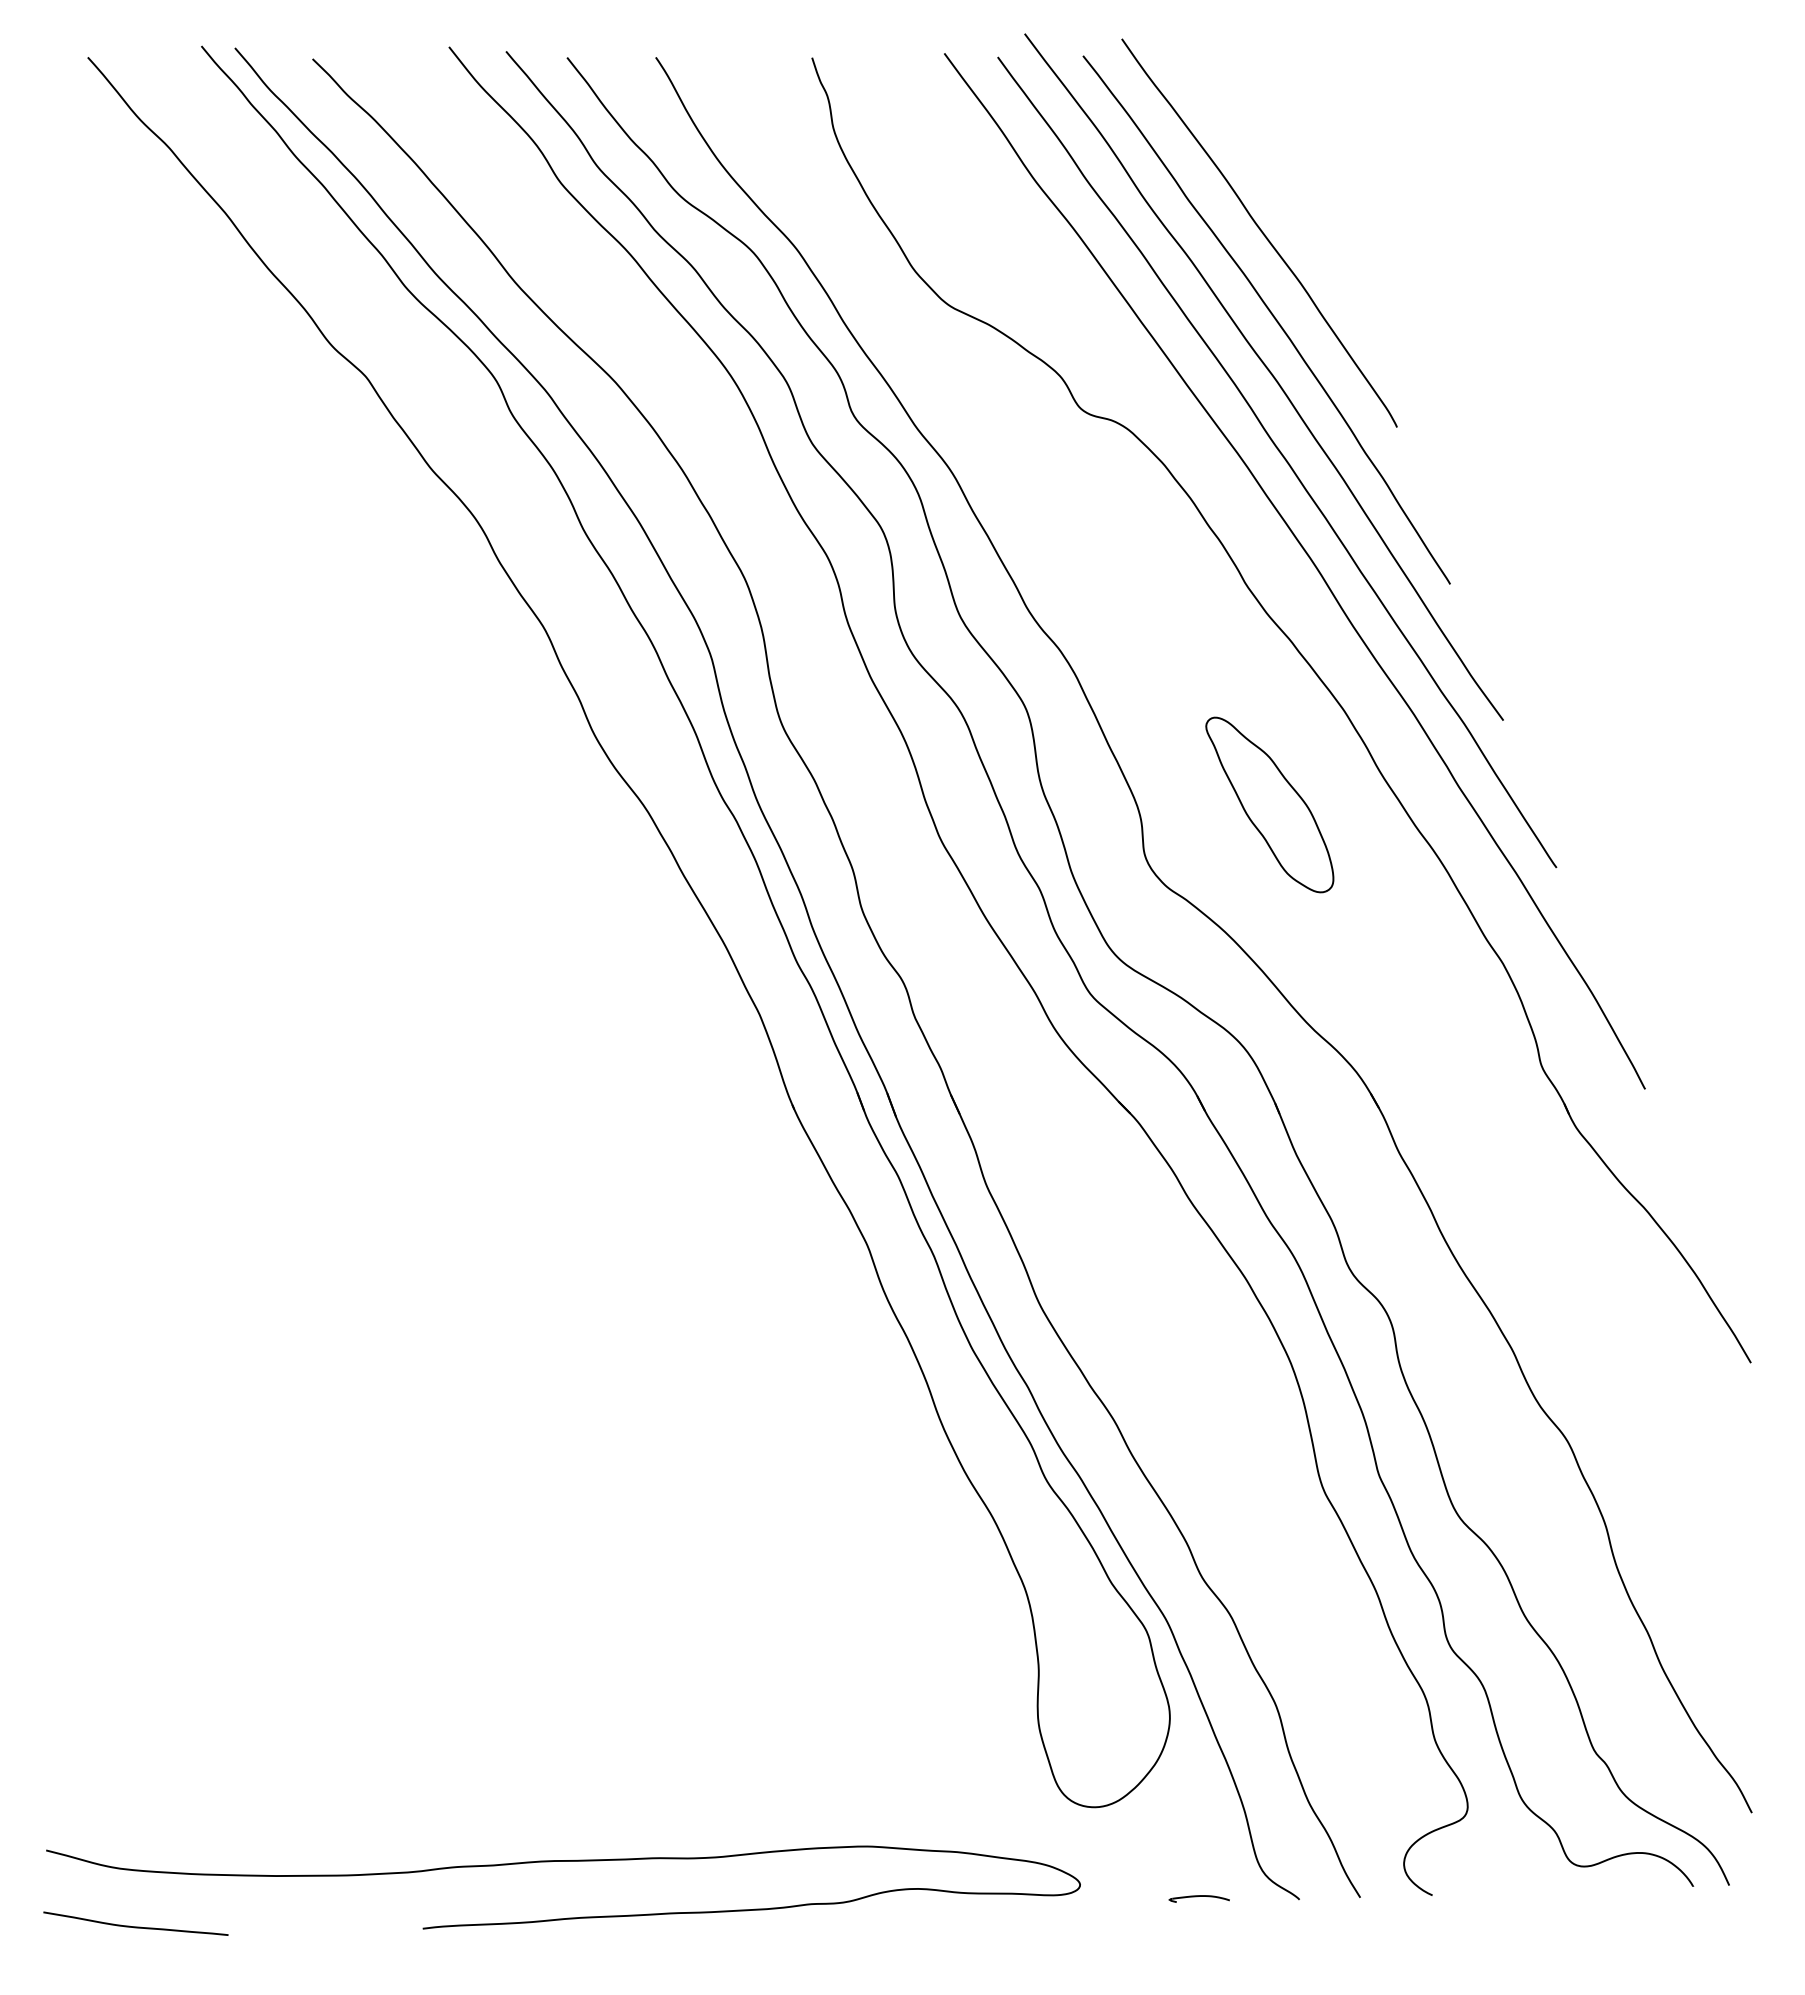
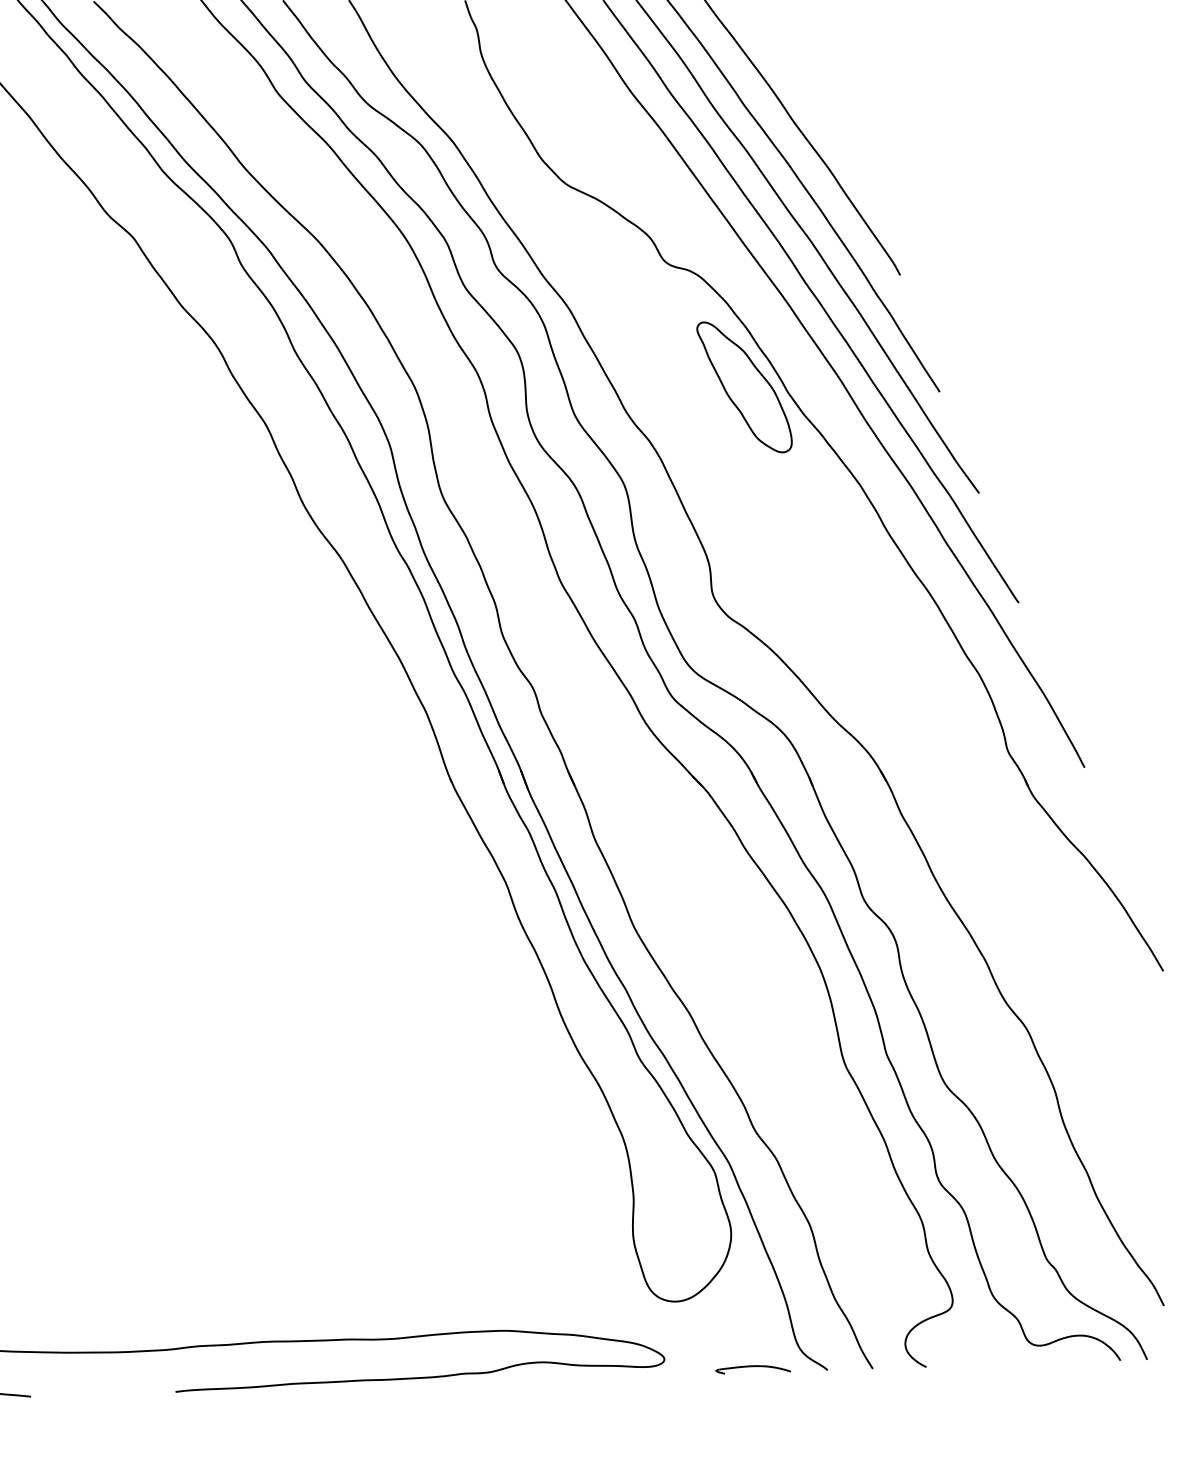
part: (1269, 804) -> (744, 387), moved
part: (1199, 1898) -> (753, 1369), size x1.67

